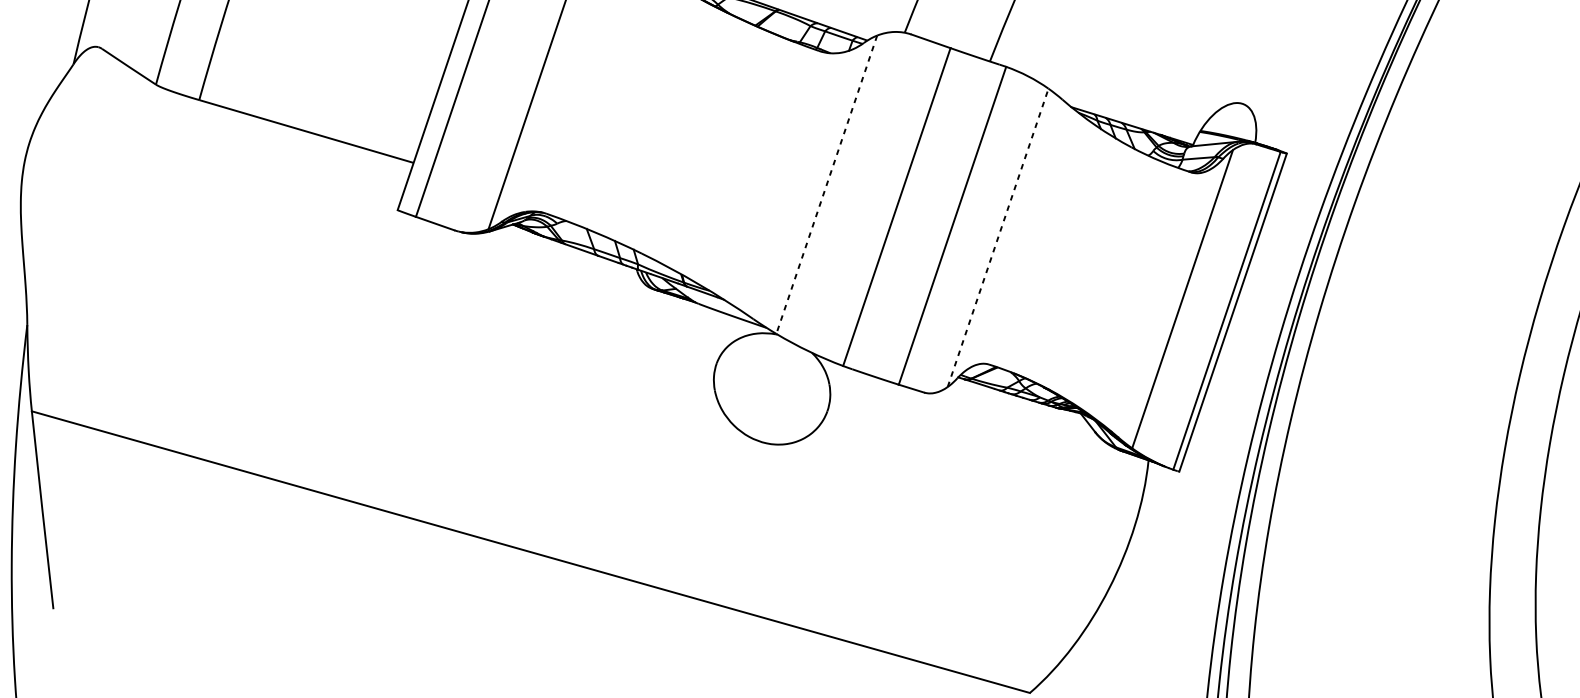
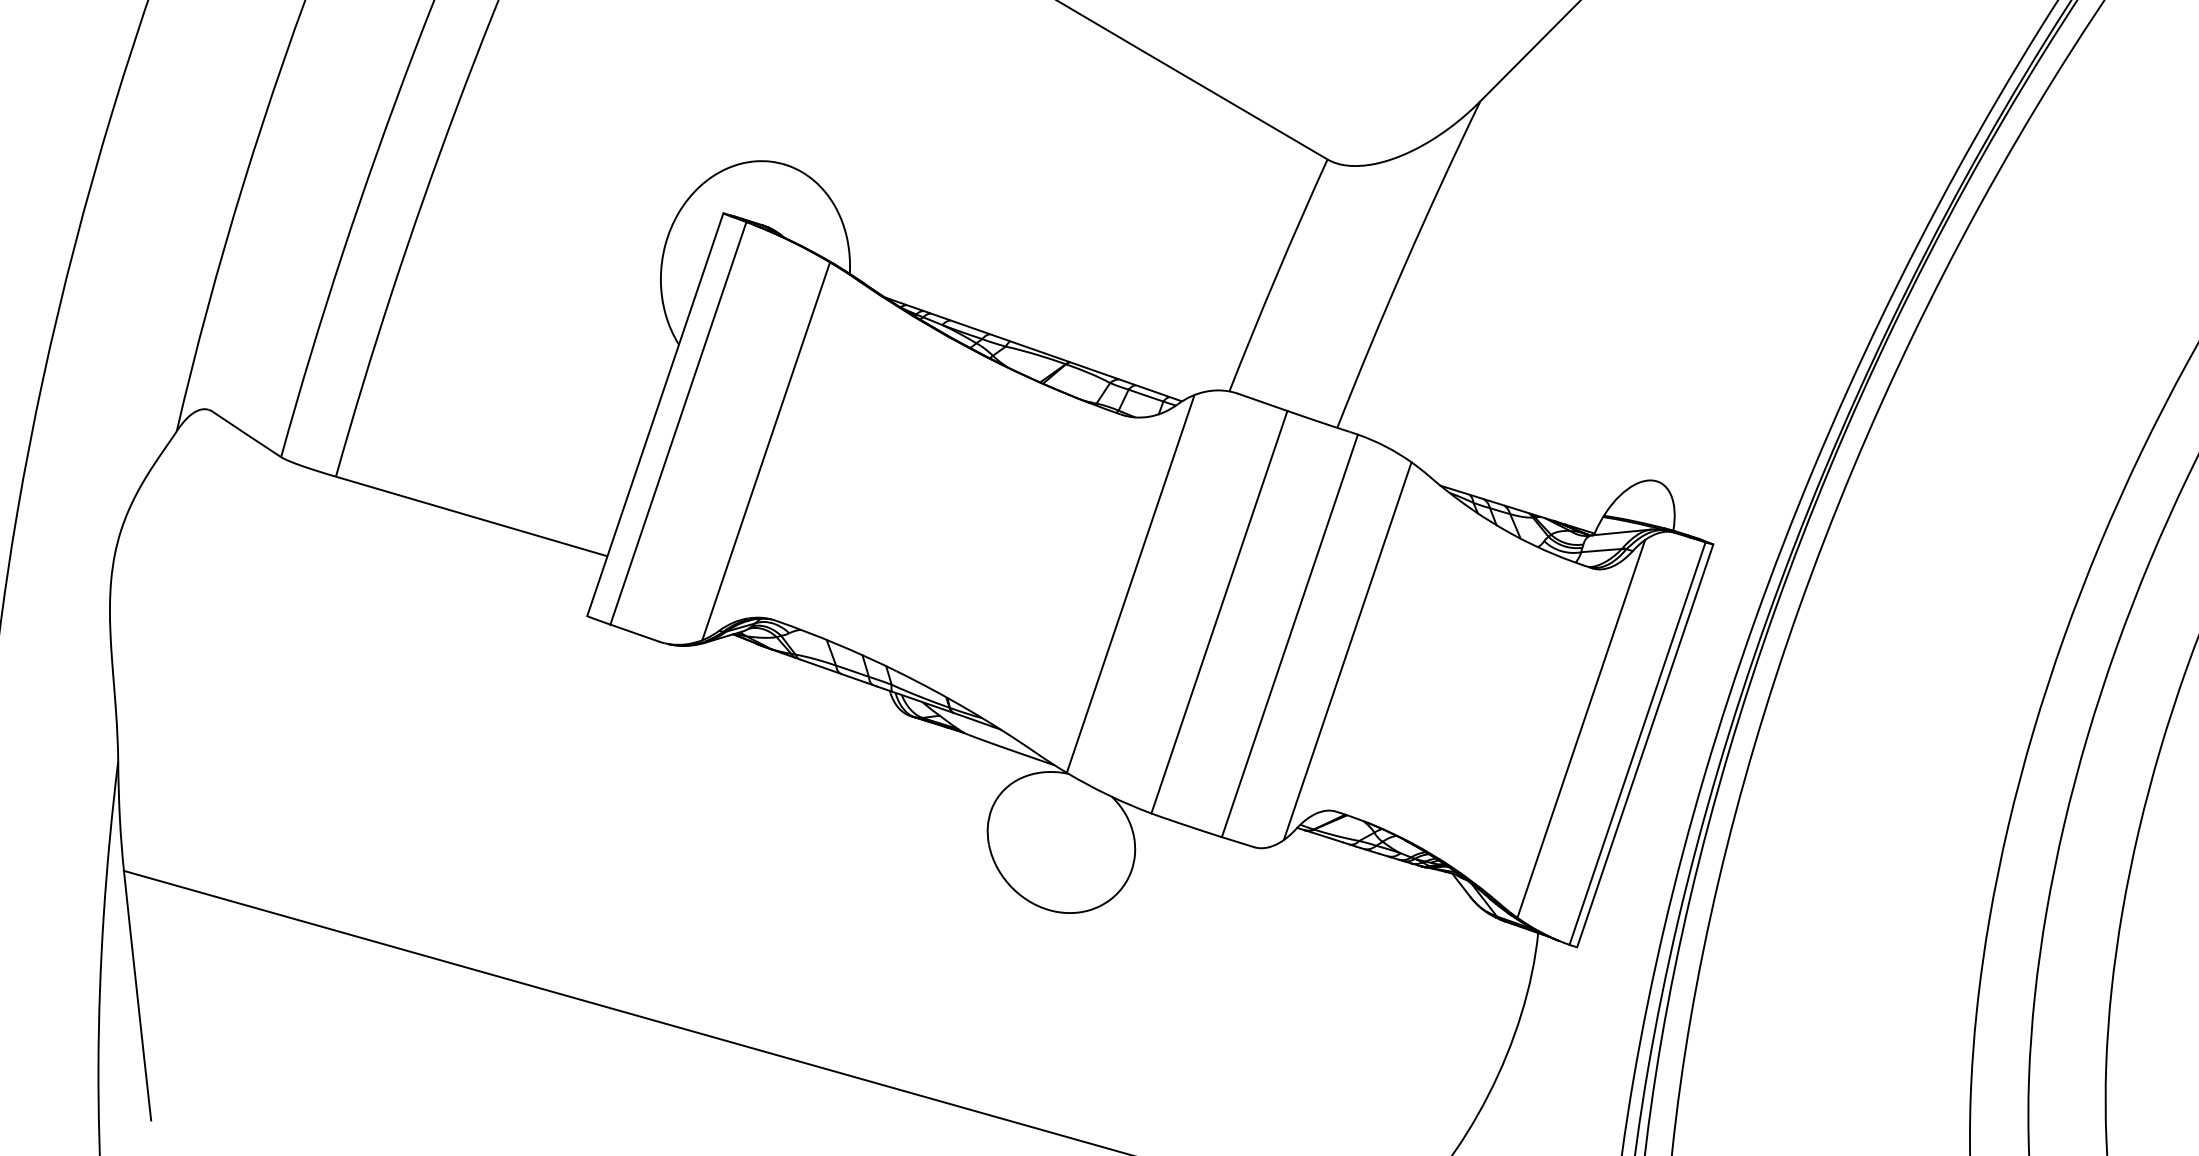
line: (826, 185) -> (1130, 584), dashed -> solid
line: (997, 237) -> (1347, 650), dashed -> solid

